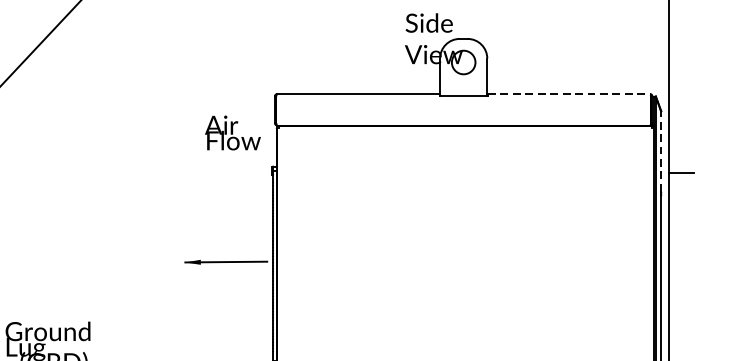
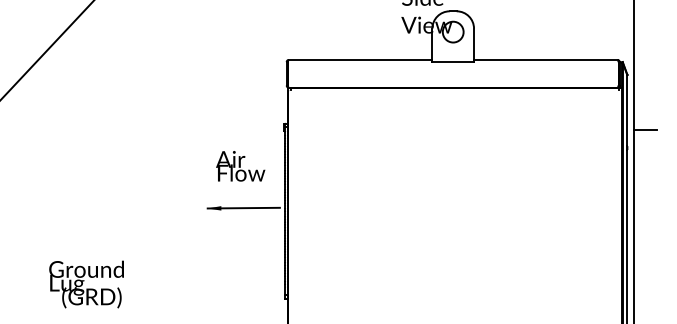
line: (569, 93) -> (546, 59), dashed -> solid
text: (232, 133) -> (240, 166), moved
line: (661, 151) -> (627, 110), dashed -> solid

